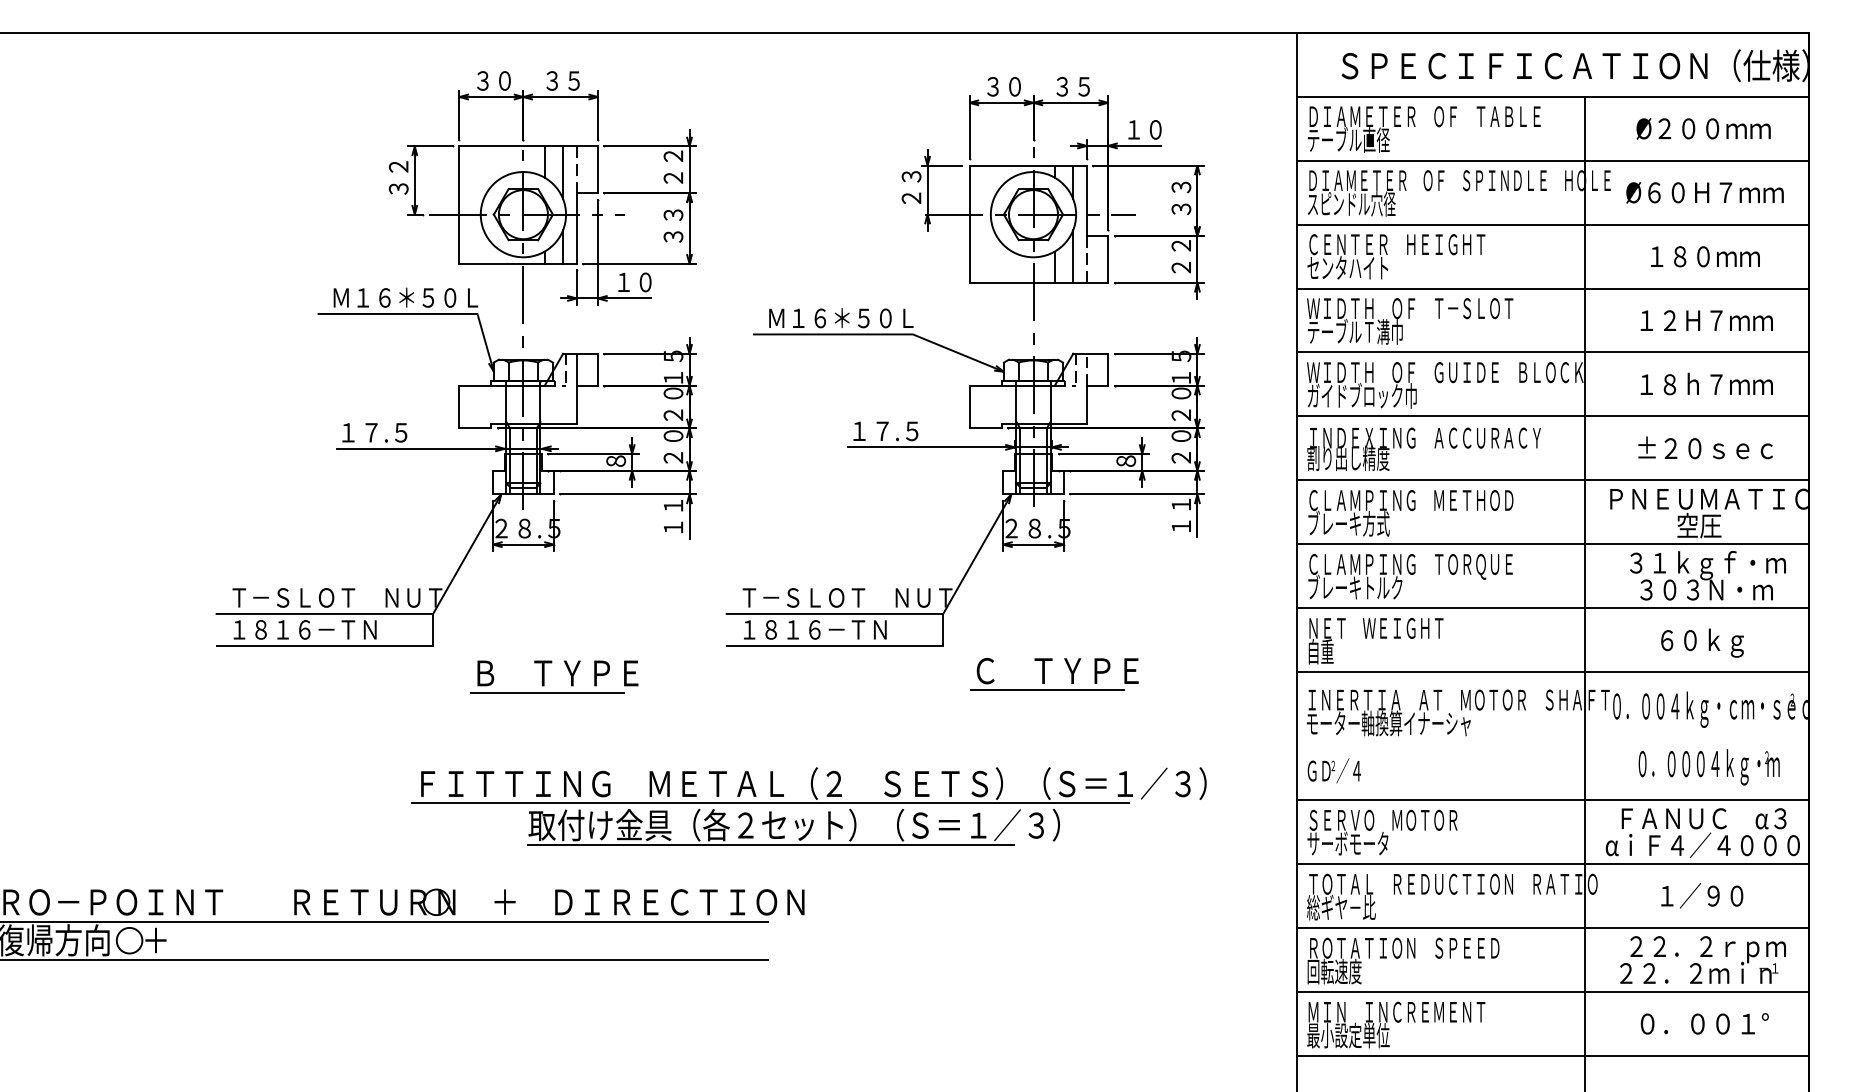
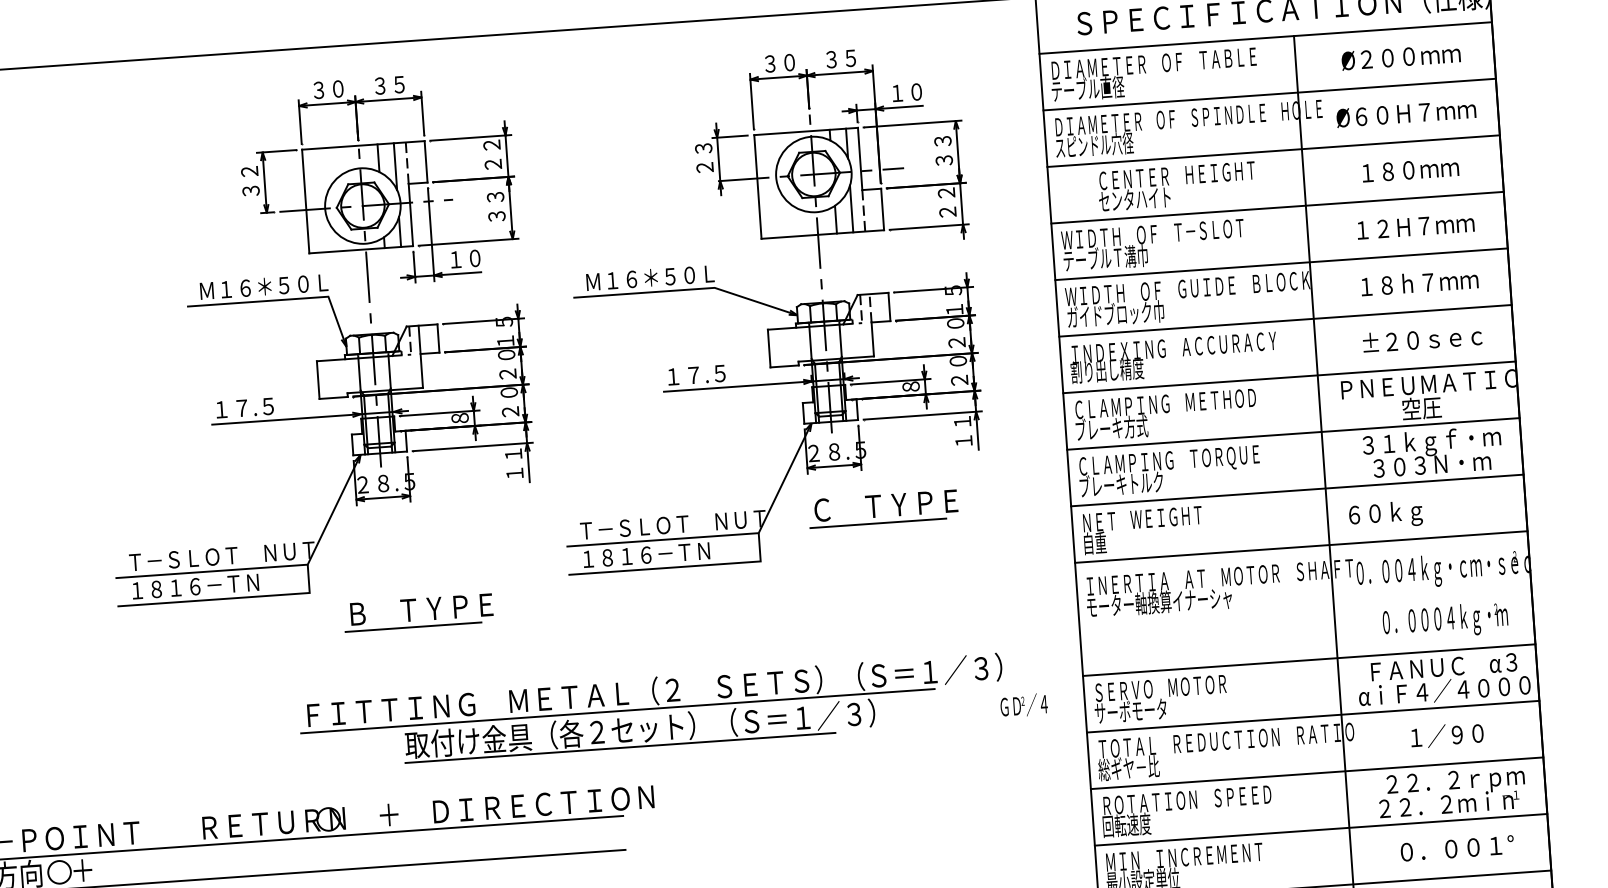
text: (1396, 256) -> (1177, 186), moved
text: (1702, 642) -> (1385, 514), moved
part: (1044, 674) -> (874, 509), moved
text: (1333, 770) -> (1023, 705), moved

